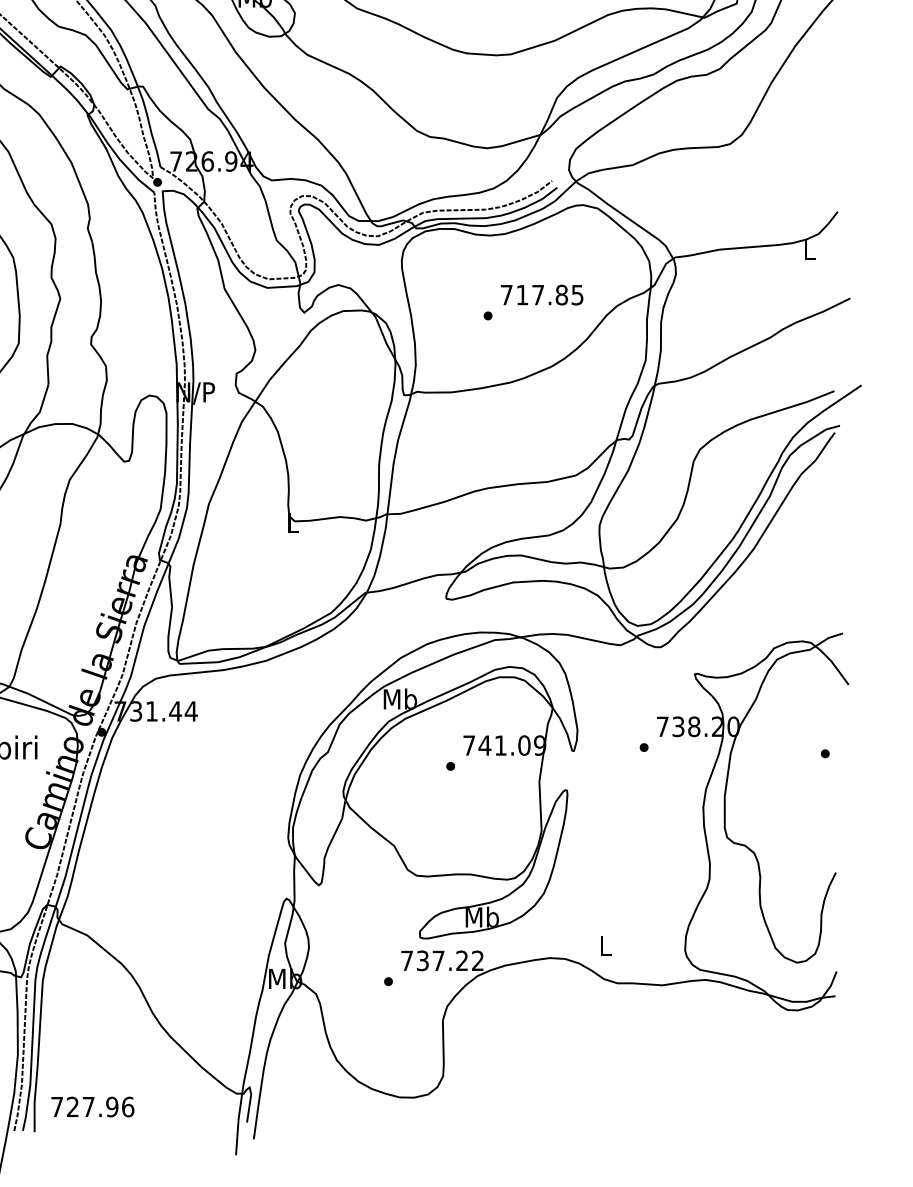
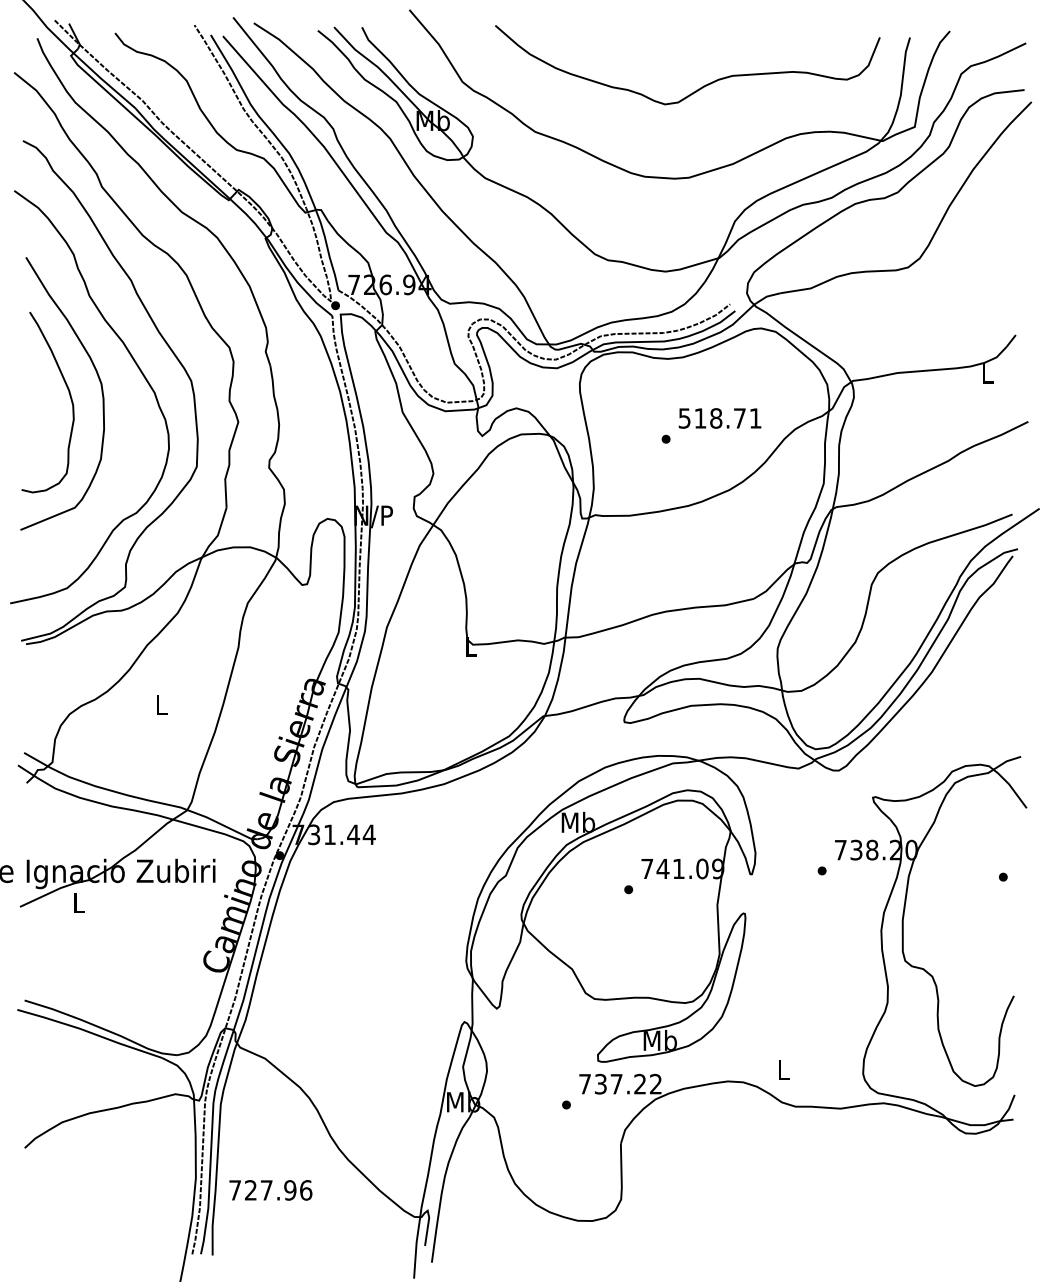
text: (541, 295) -> (719, 418), 717.85 -> 518.71
text: (92, 1107) -> (270, 1190), moved

